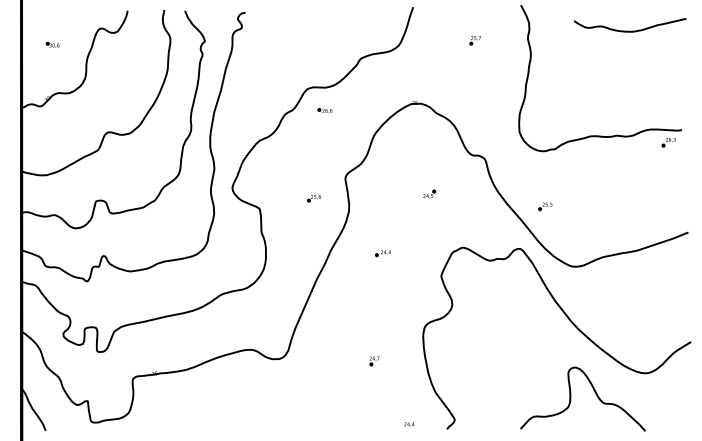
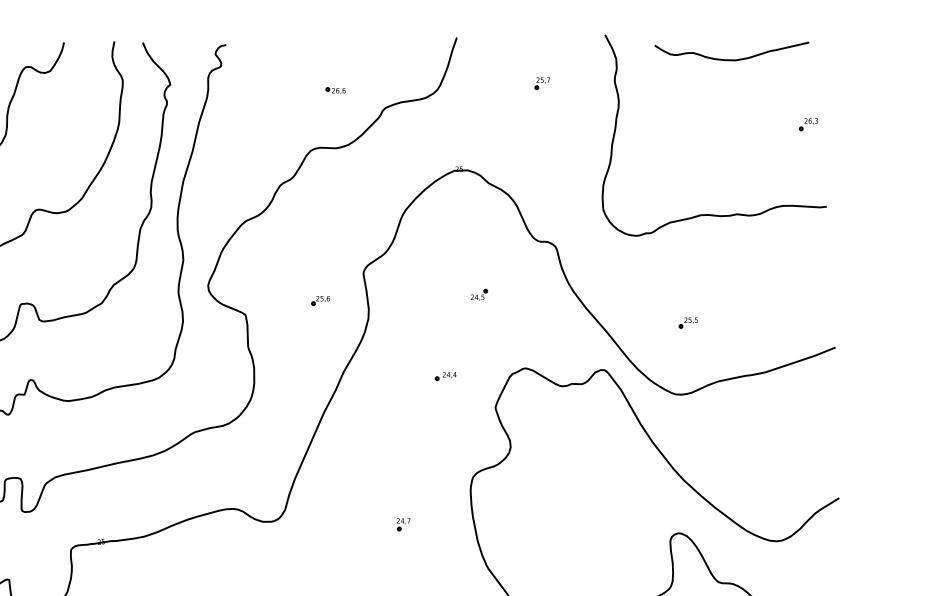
curve: (629, 30) -> (731, 58), moved
part: (324, 110) -> (334, 90), moved
part: (668, 142) -> (808, 124), moved
part: (545, 206) -> (688, 322), moved
part: (382, 253) -> (444, 376), moved

